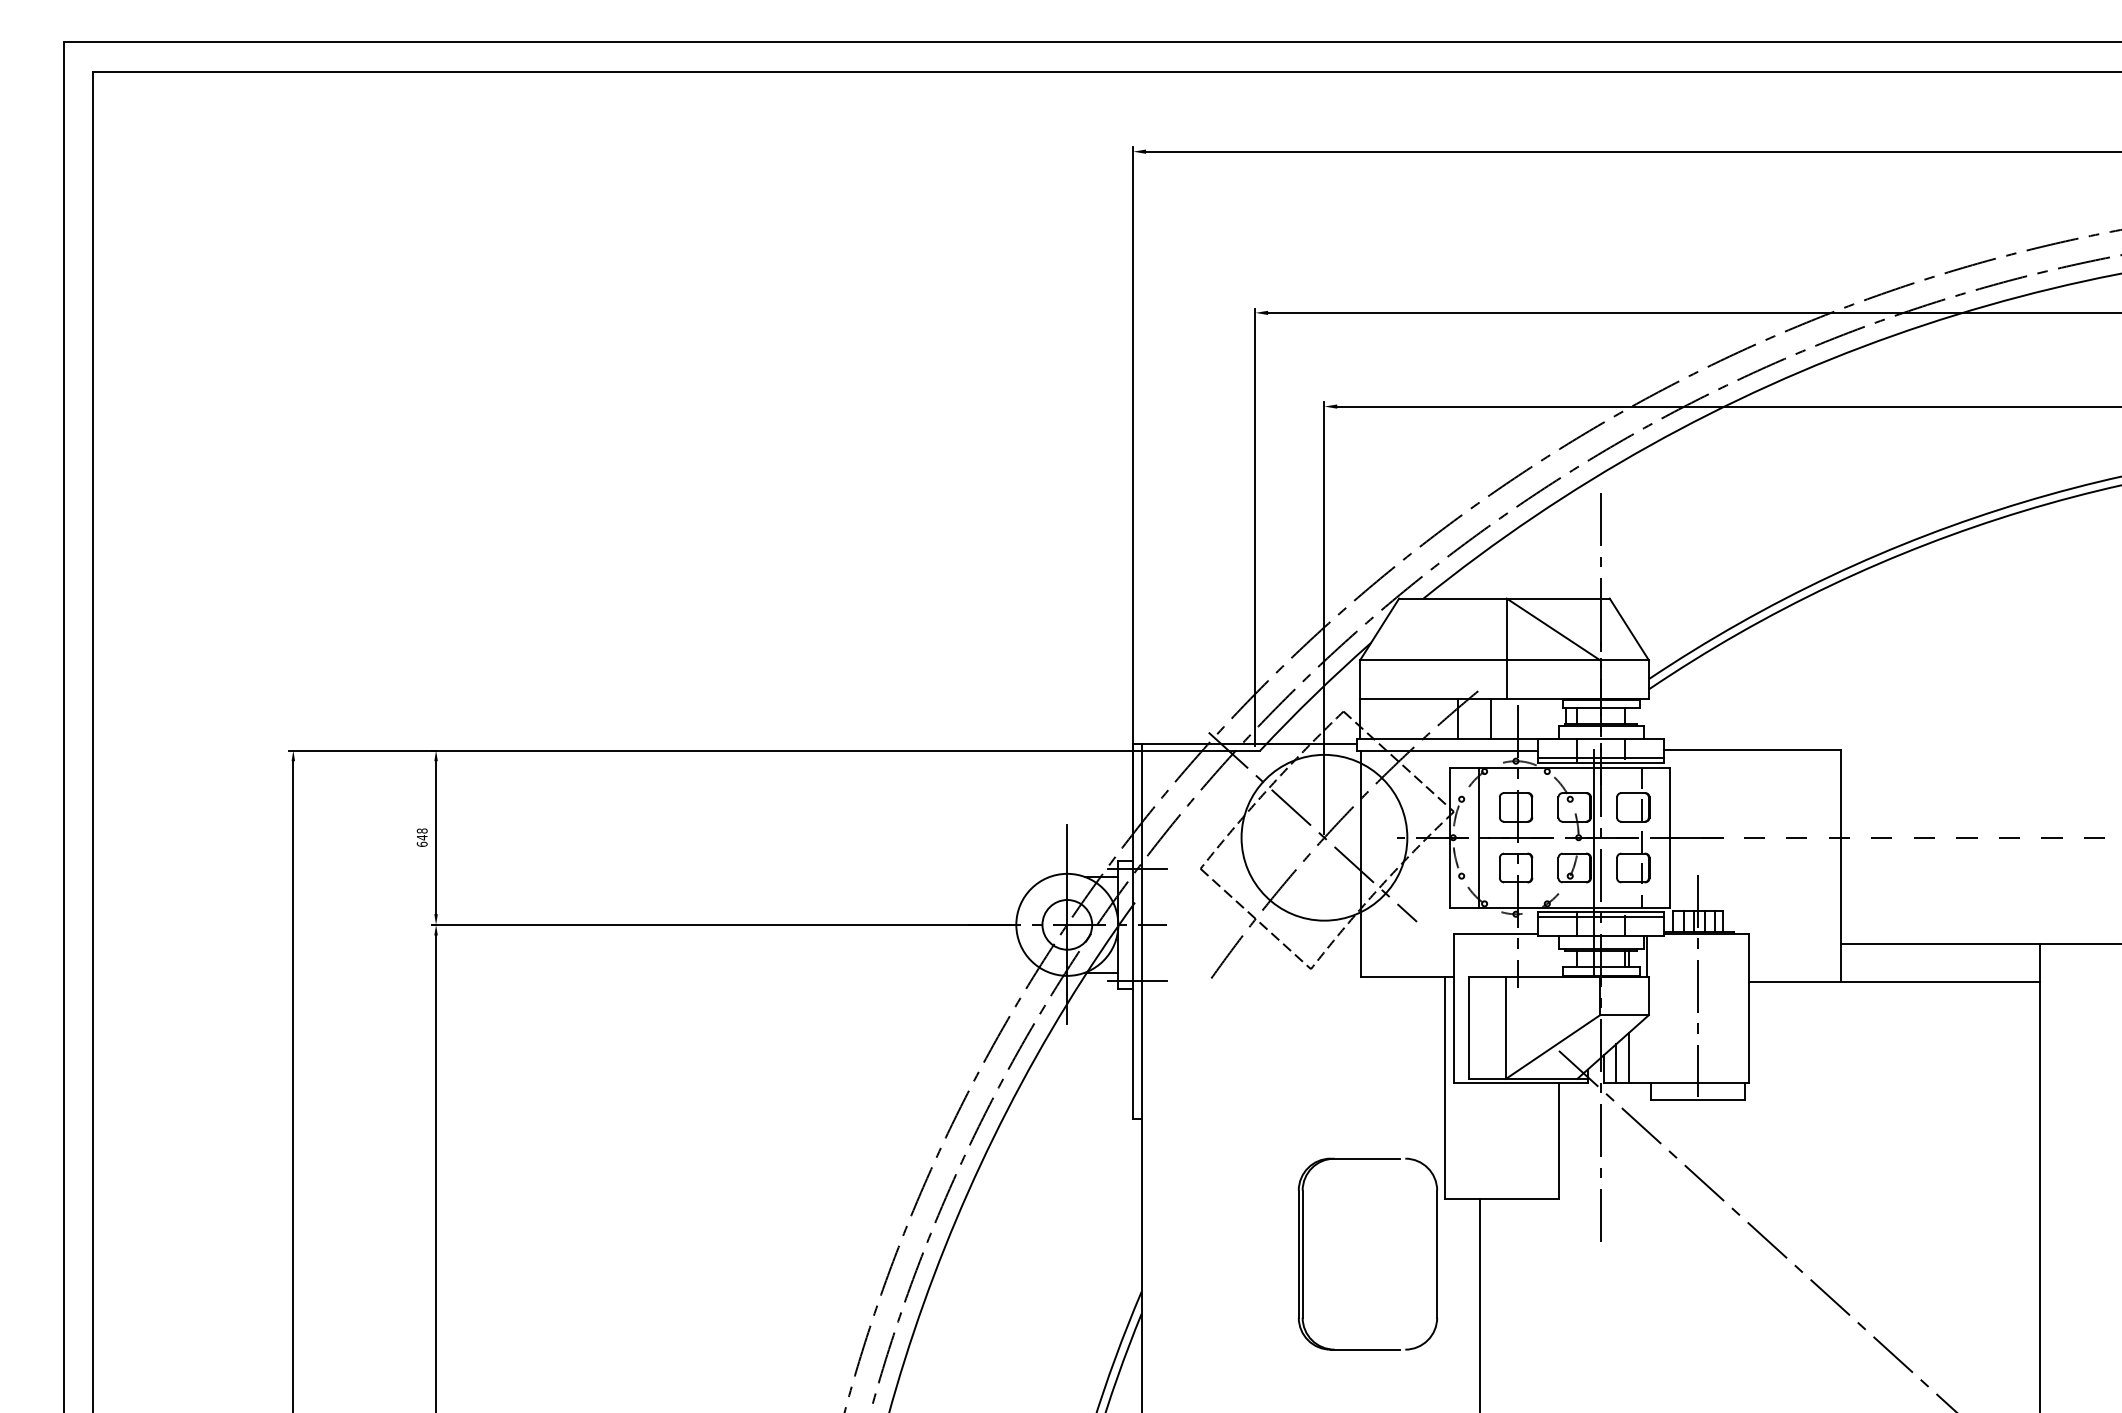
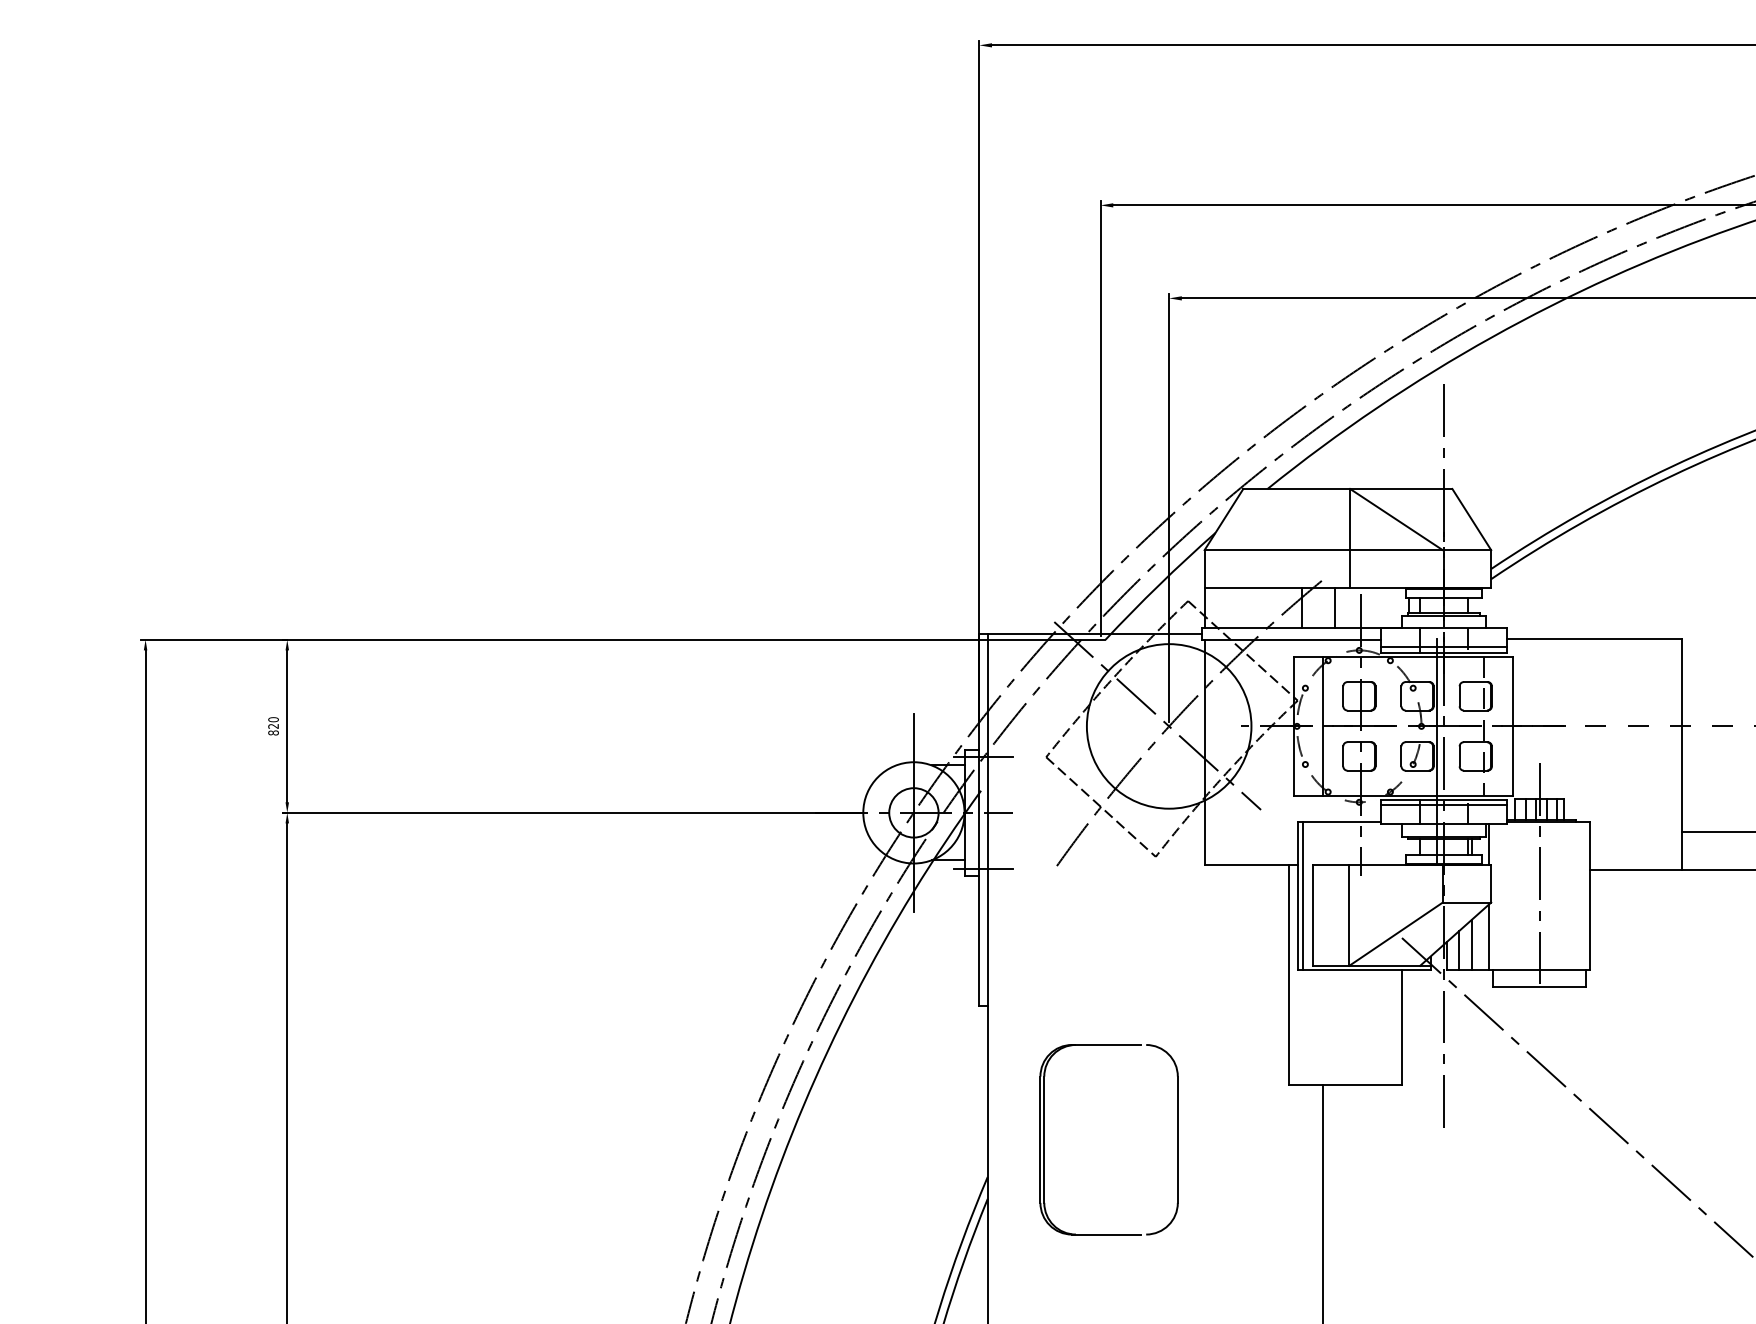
text: (421, 837) -> (272, 726), 648 -> 820
line: (1458, 1008) -> (1302, 895), added
line: (1646, 1050) -> (1488, 937), added
part: (1303, 1253) -> (1045, 1139), moved

